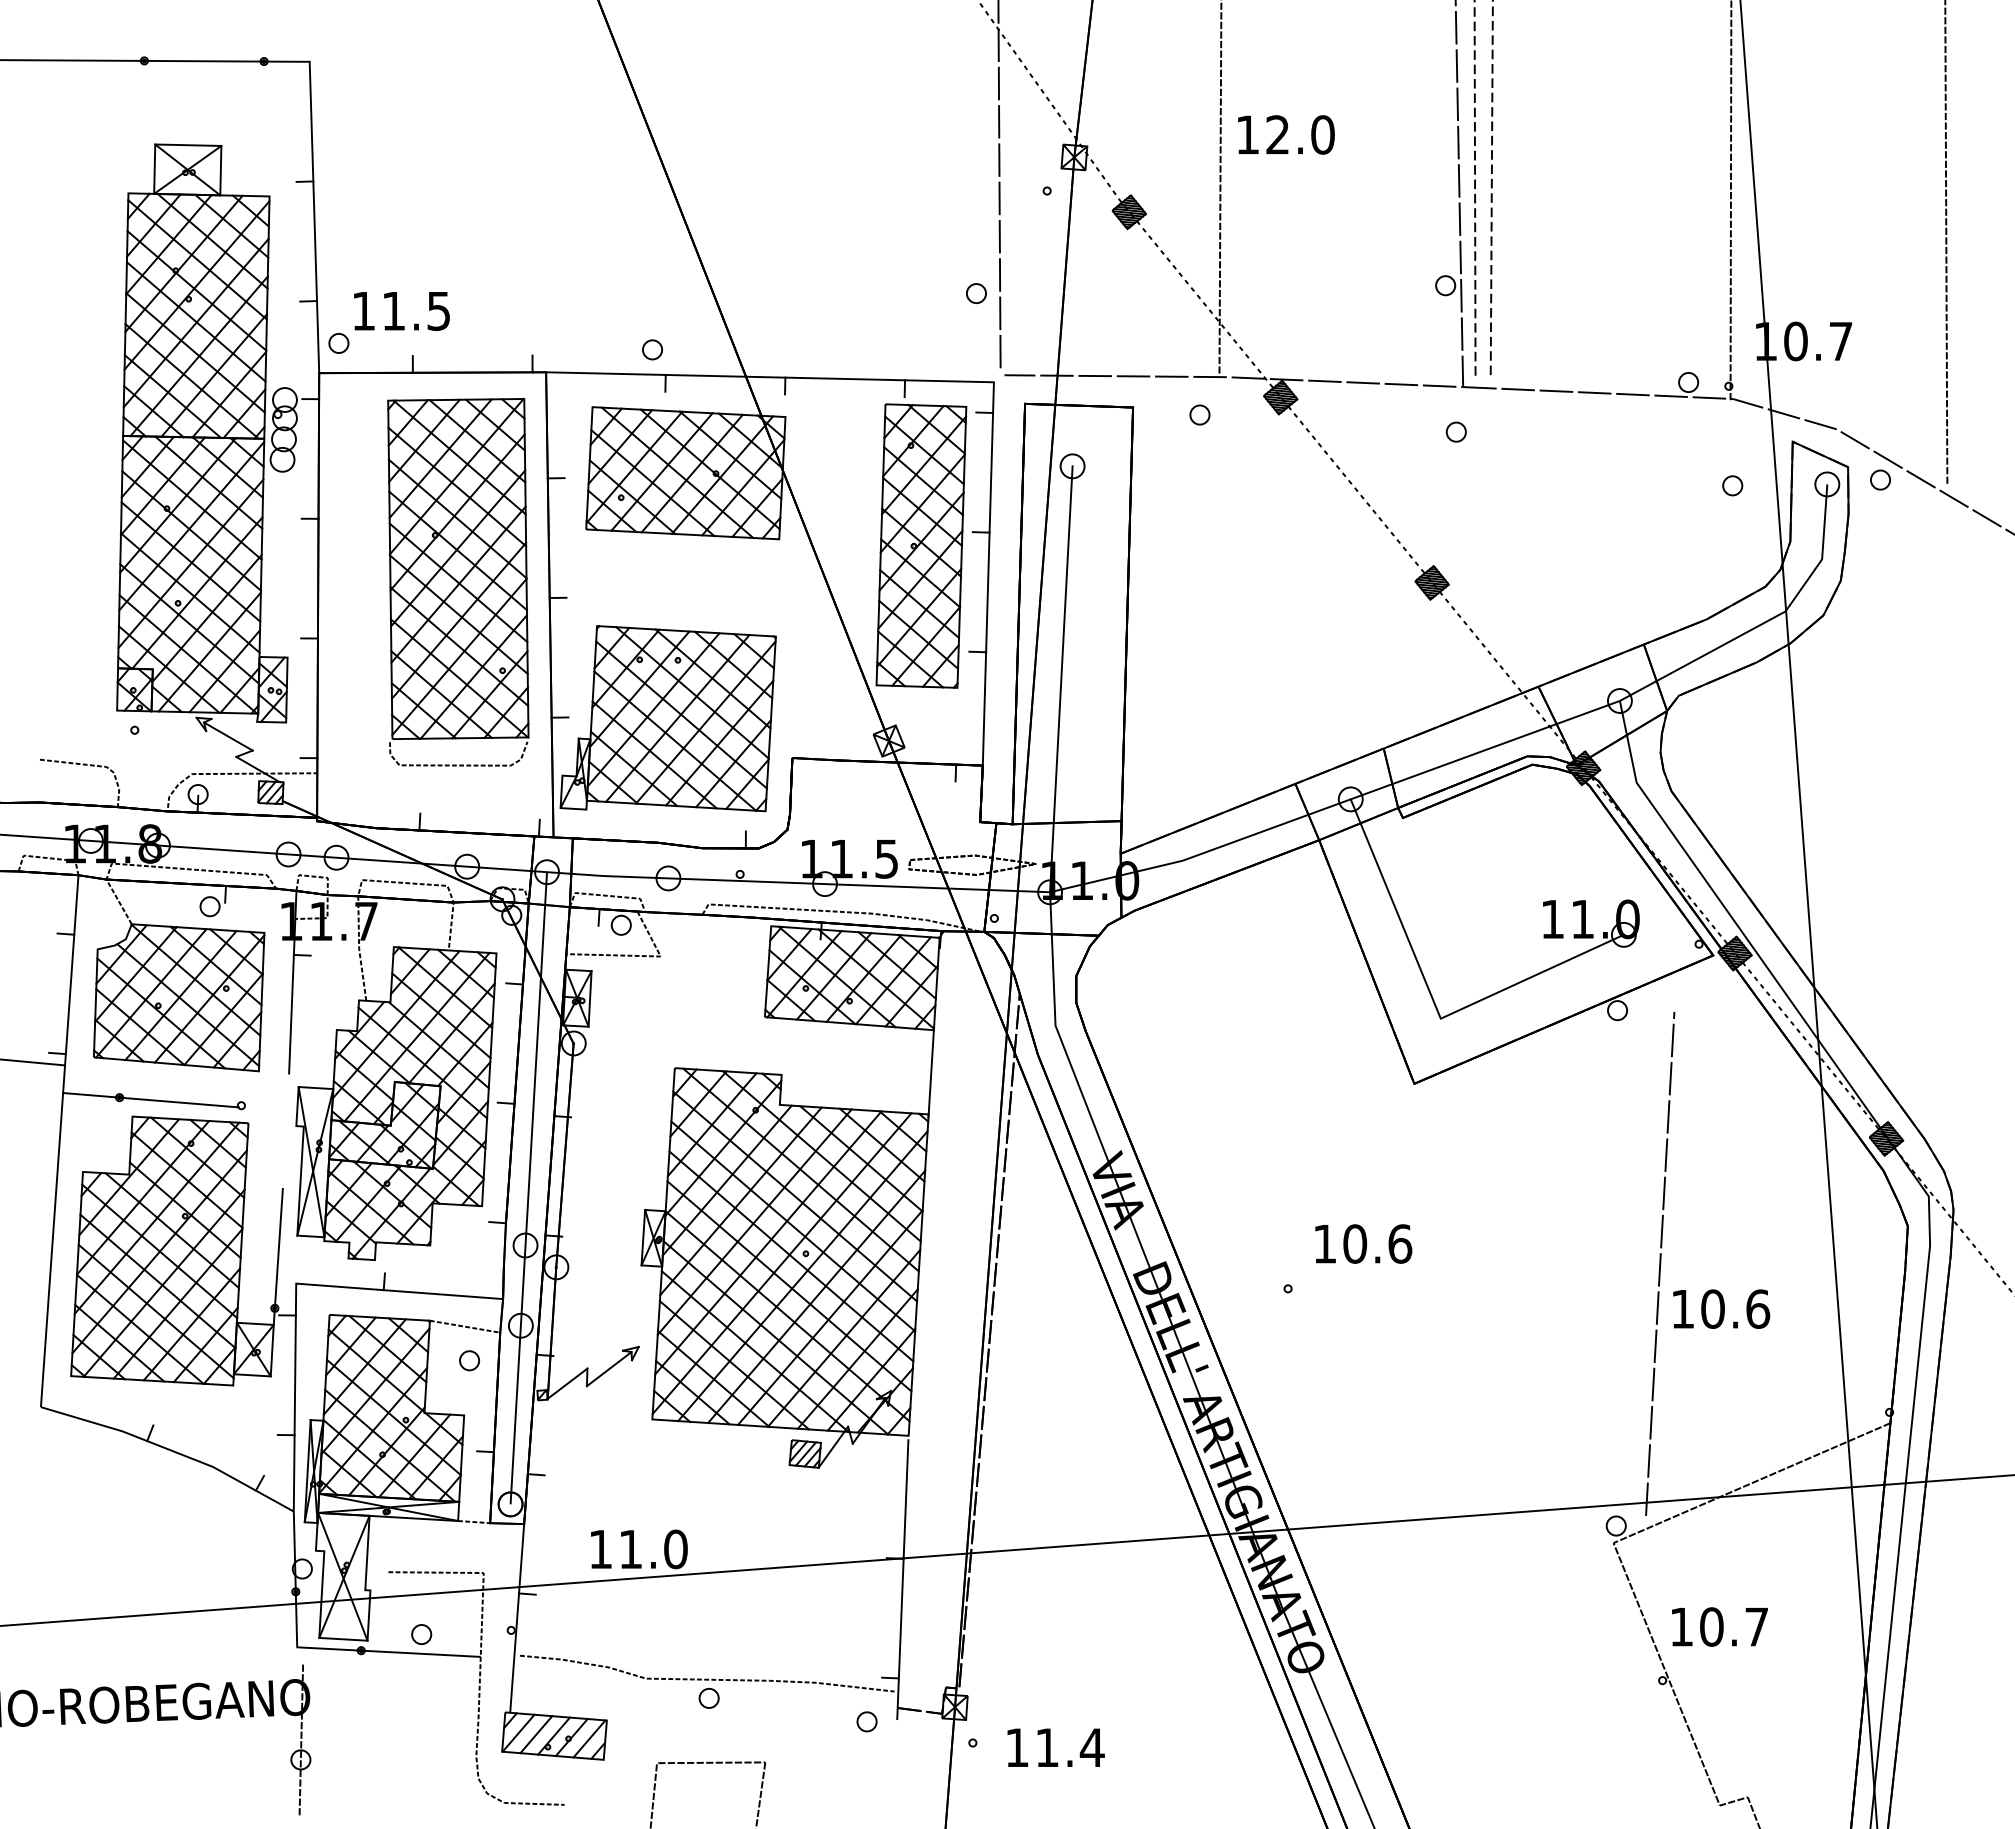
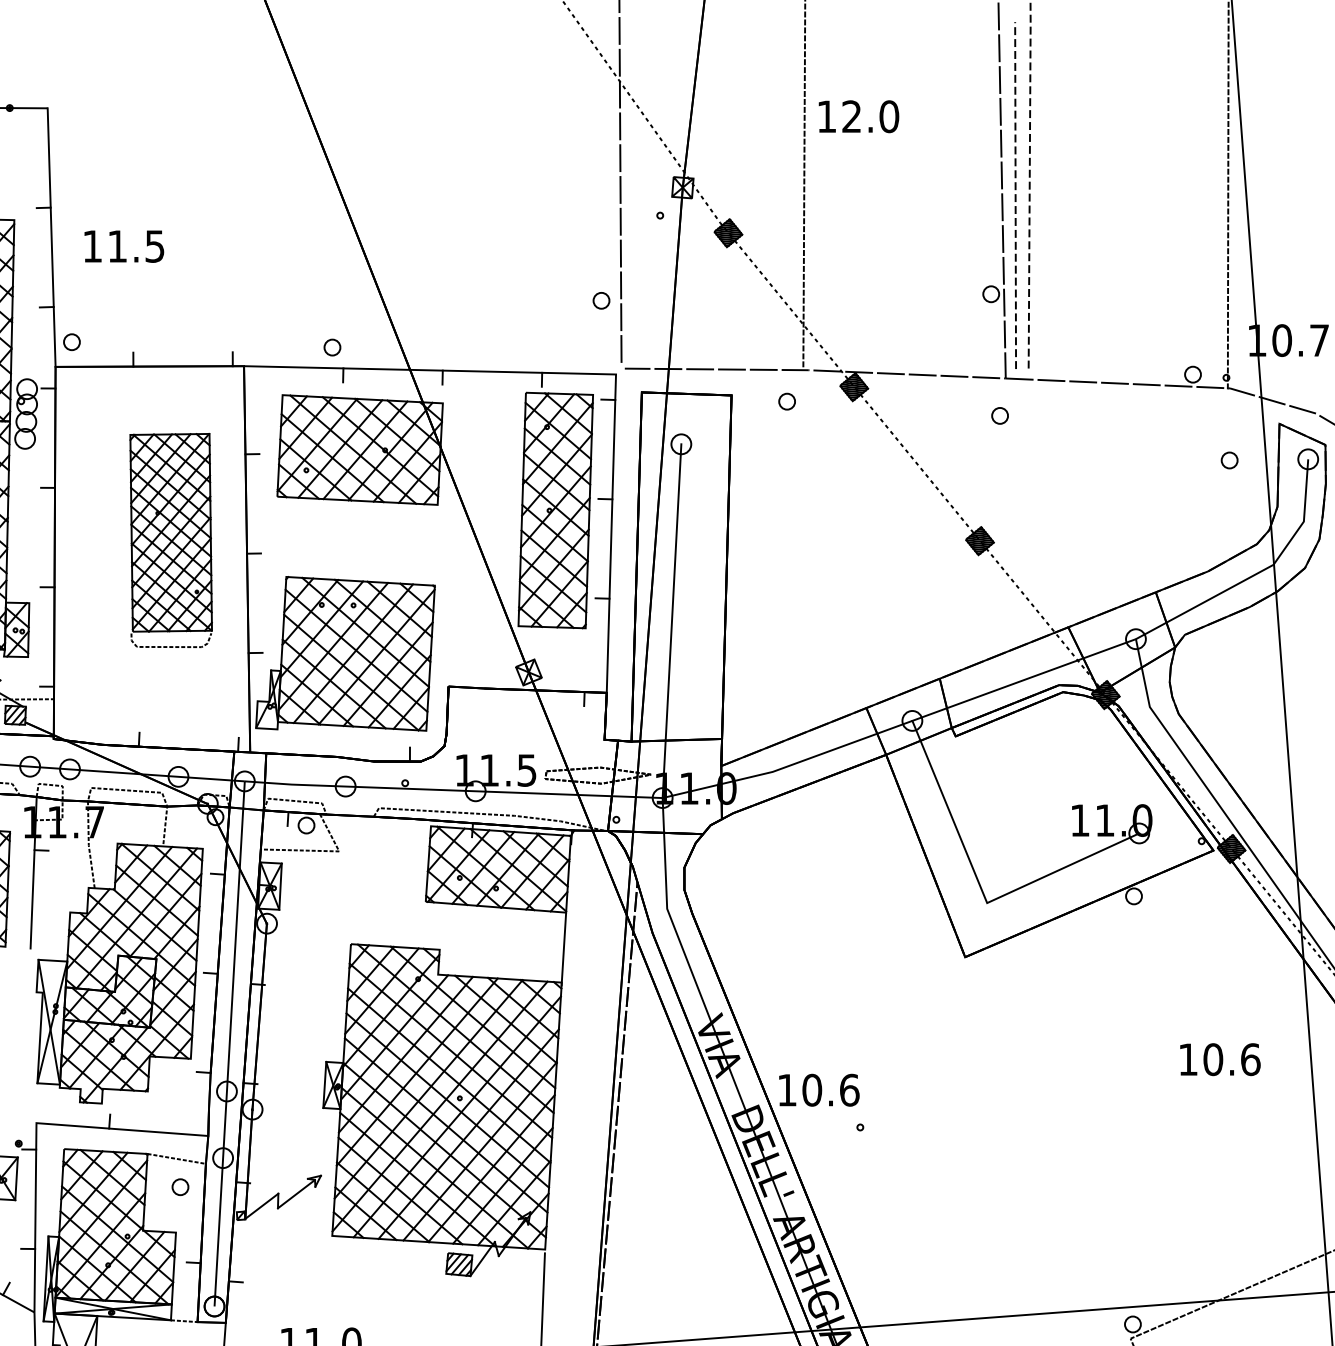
text: (1286, 134) -> (859, 116), moved
text: (401, 311) -> (123, 246), moved
part: (458, 581) -> (171, 539), size x0.7
text: (1363, 1243) -> (819, 1089), moved
line: (277, 1256) -> (20, 1100), removed
line: (1660, 1263) -> (1169, 1106), removed
text: (1721, 1308) -> (1220, 1059), moved

